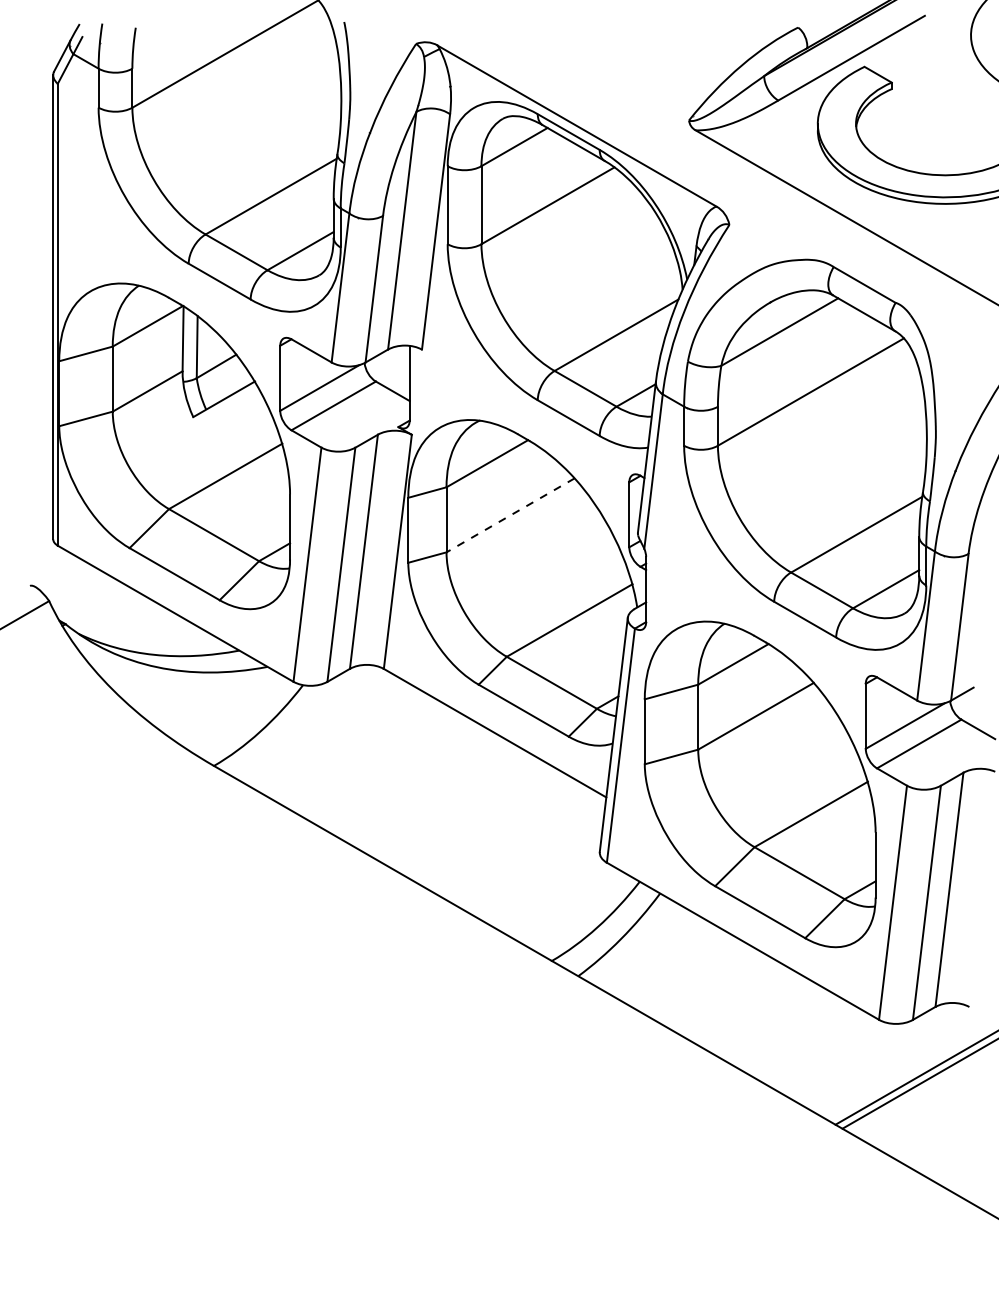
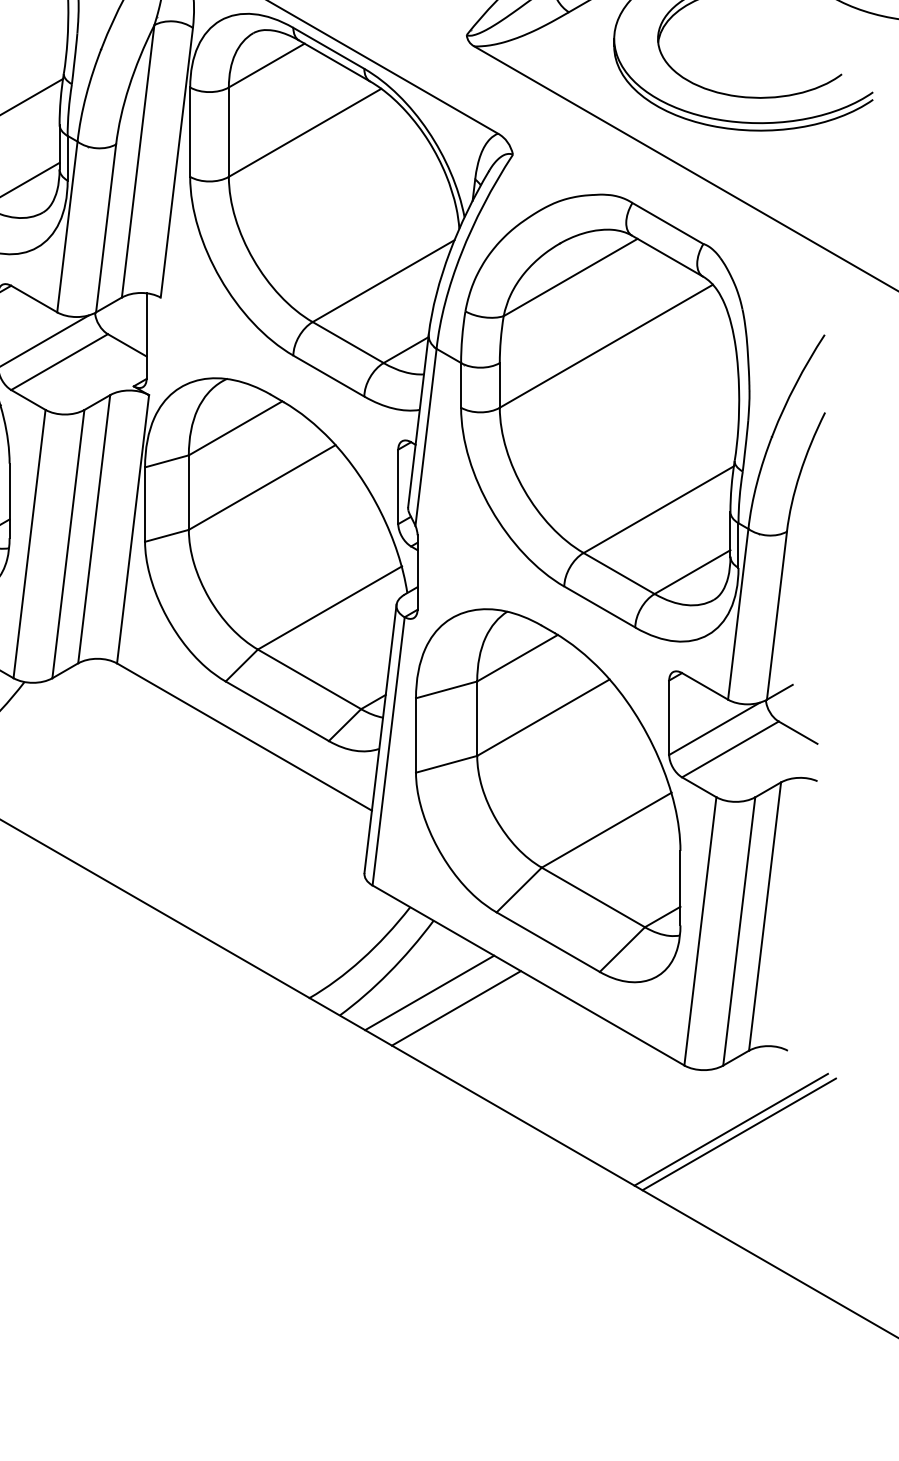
line: (510, 515) -> (262, 487), dashed -> solid
line: (656, 956) -> (429, 992), added
line: (679, 969) -> (455, 1007), added

